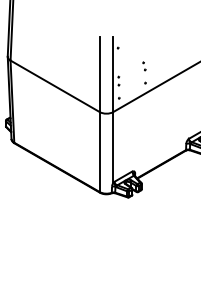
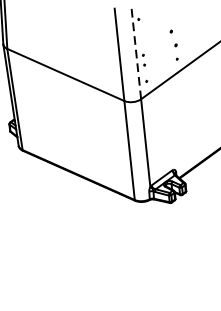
part: (144, 66) -> (173, 38), size x1.6
line: (113, 74) -> (136, 52), solid -> dashed

